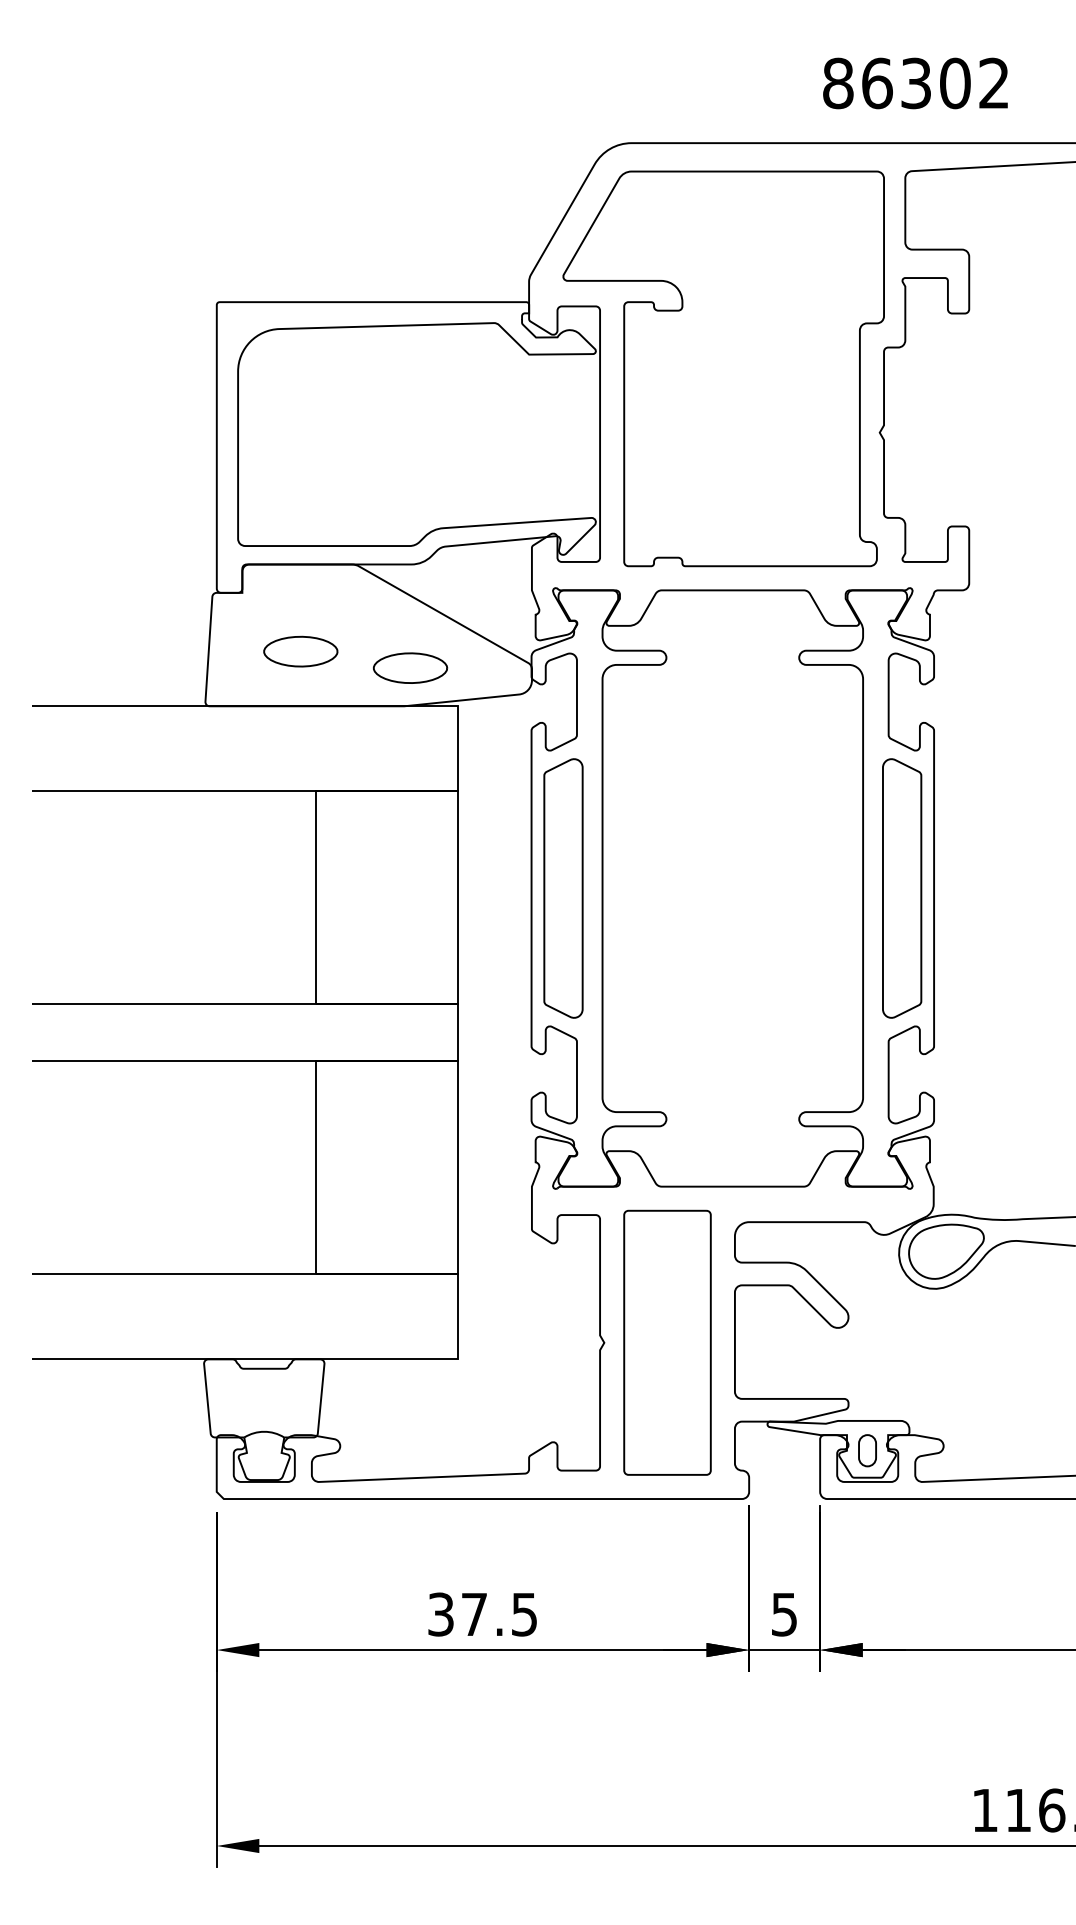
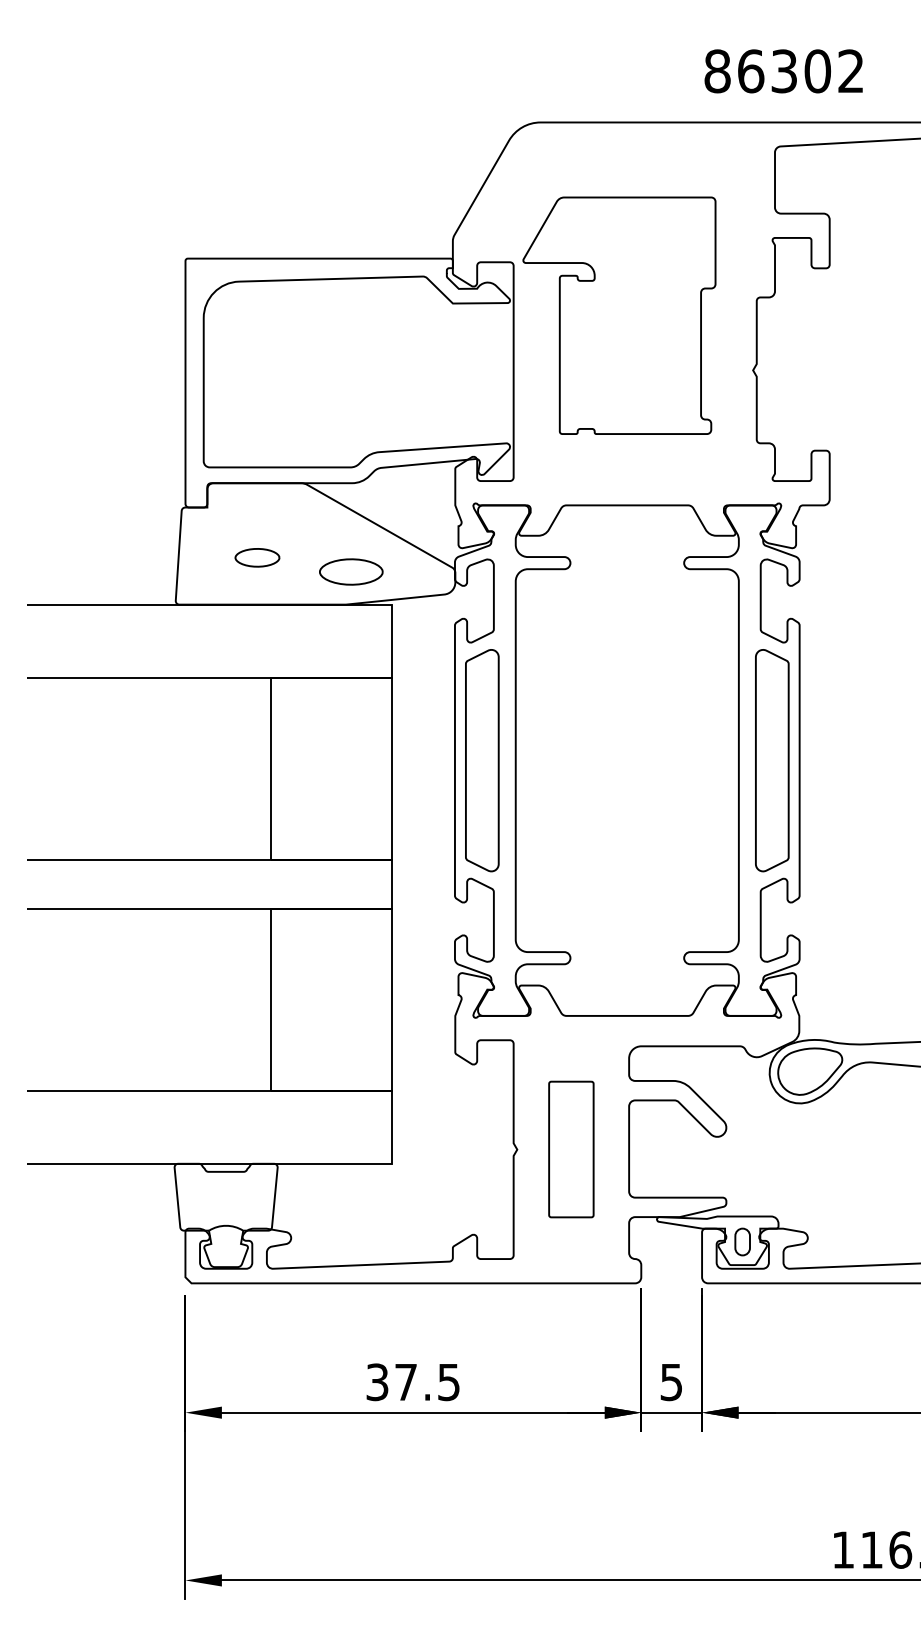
part: (723, 368) -> (619, 315), size x0.7
part: (300, 651) -> (257, 557), size x0.7
part: (667, 1342) -> (571, 1149), size x0.6

